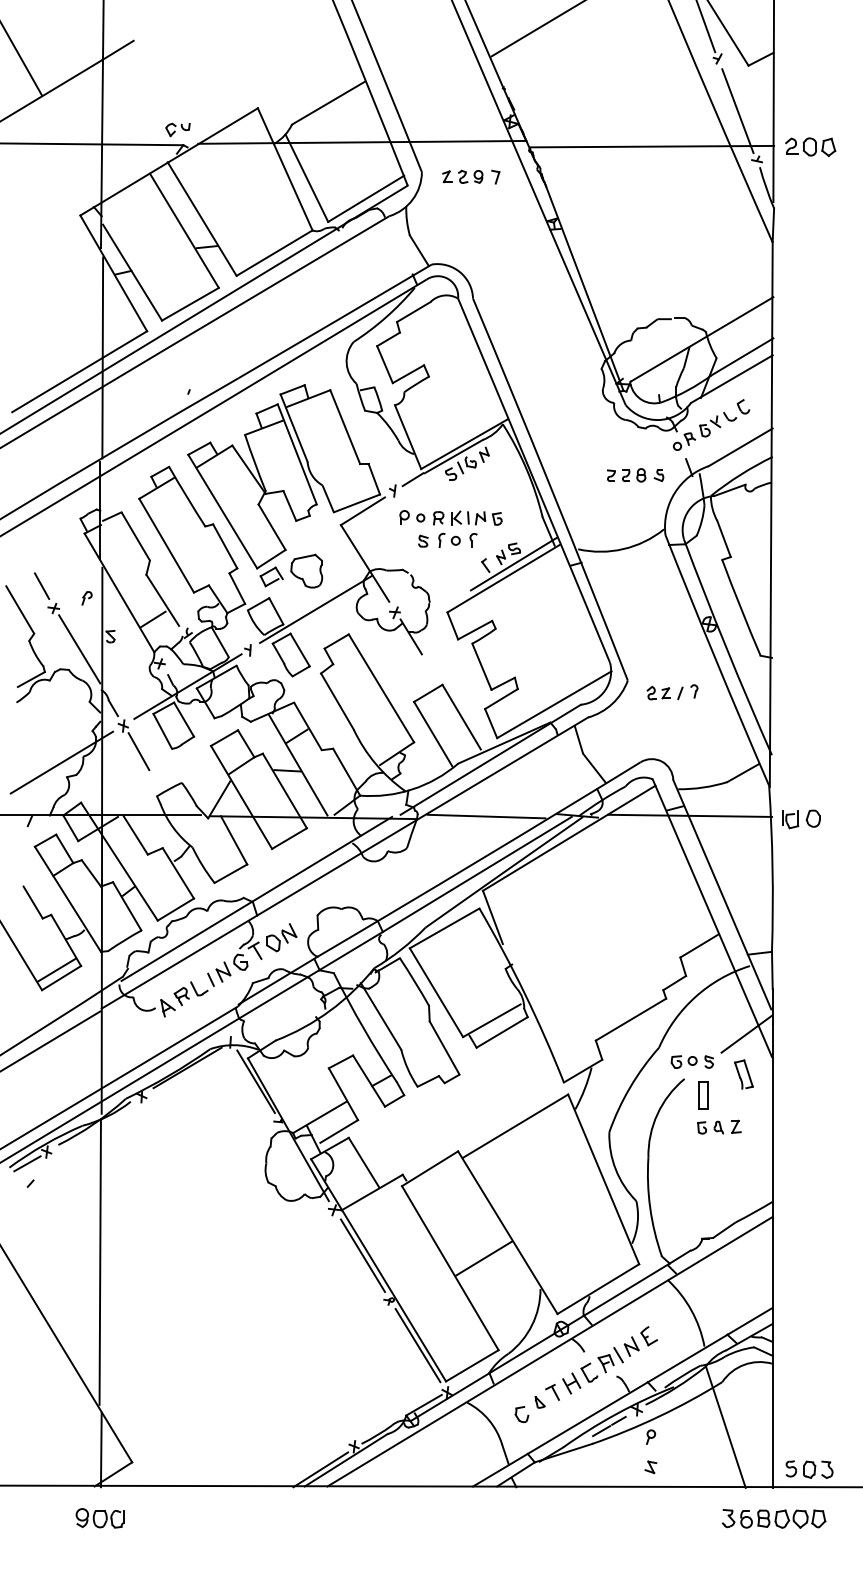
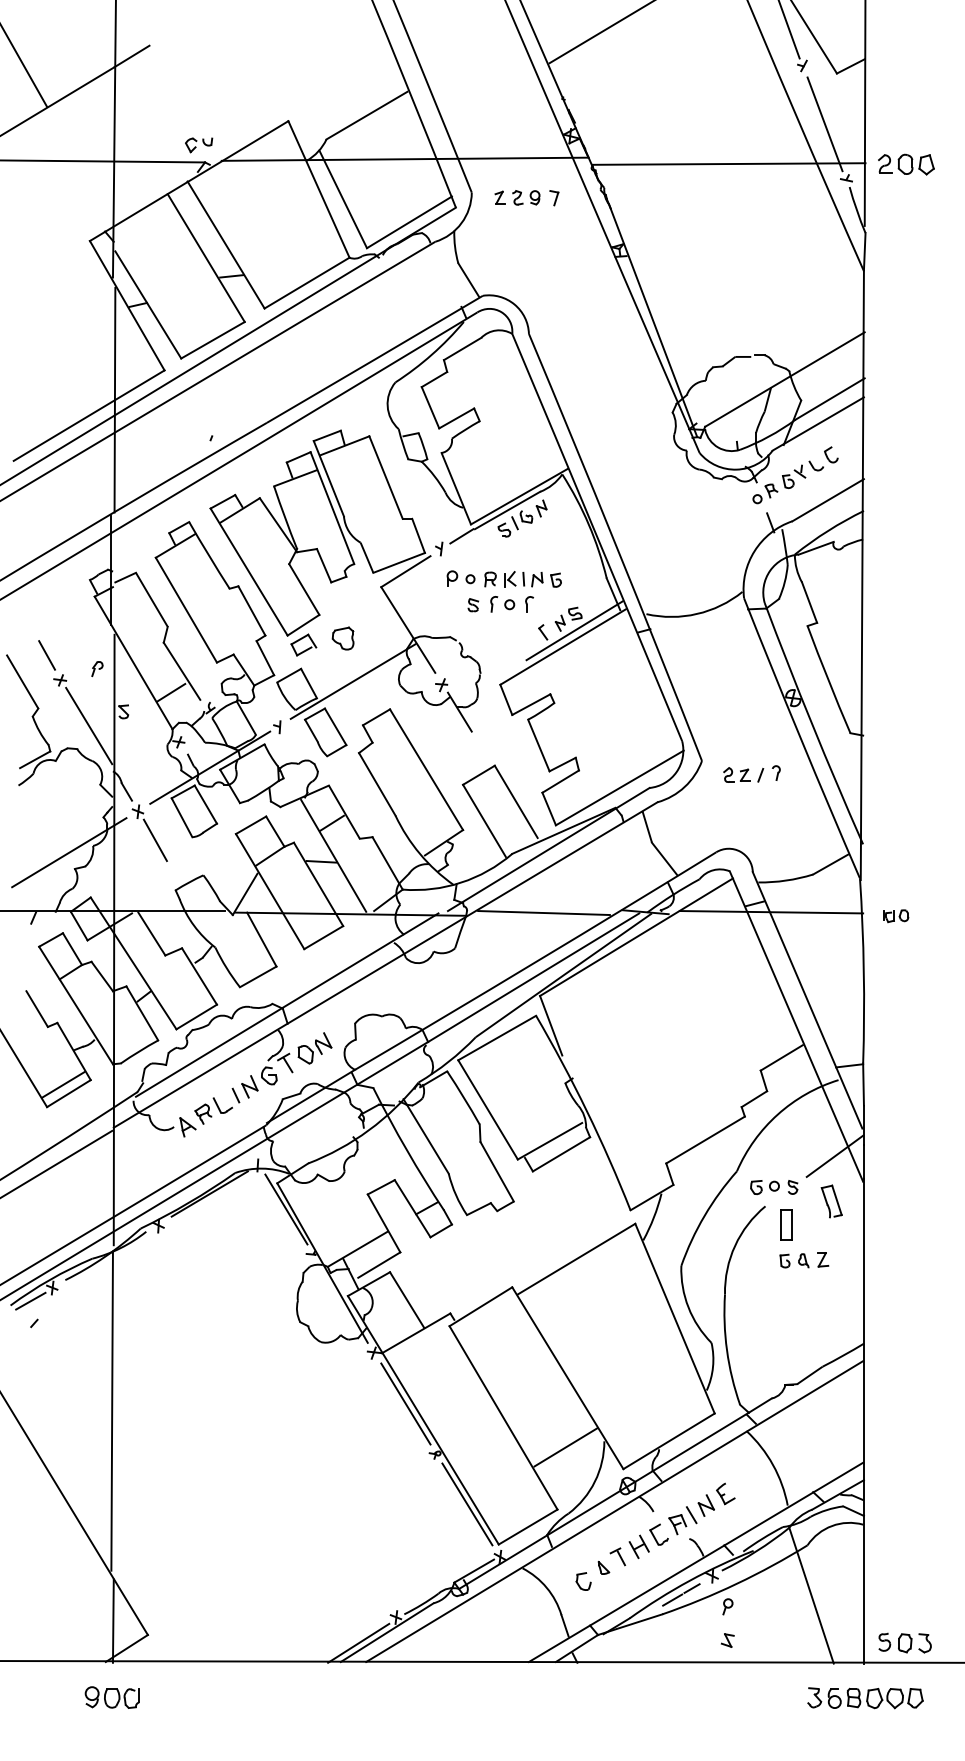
part: (635, 475) -> (710, 531), removed
part: (306, 570) -> (342, 637), size x0.6
part: (801, 819) -> (896, 916), size x0.6
line: (484, 1258) -> (566, 1447), moved

